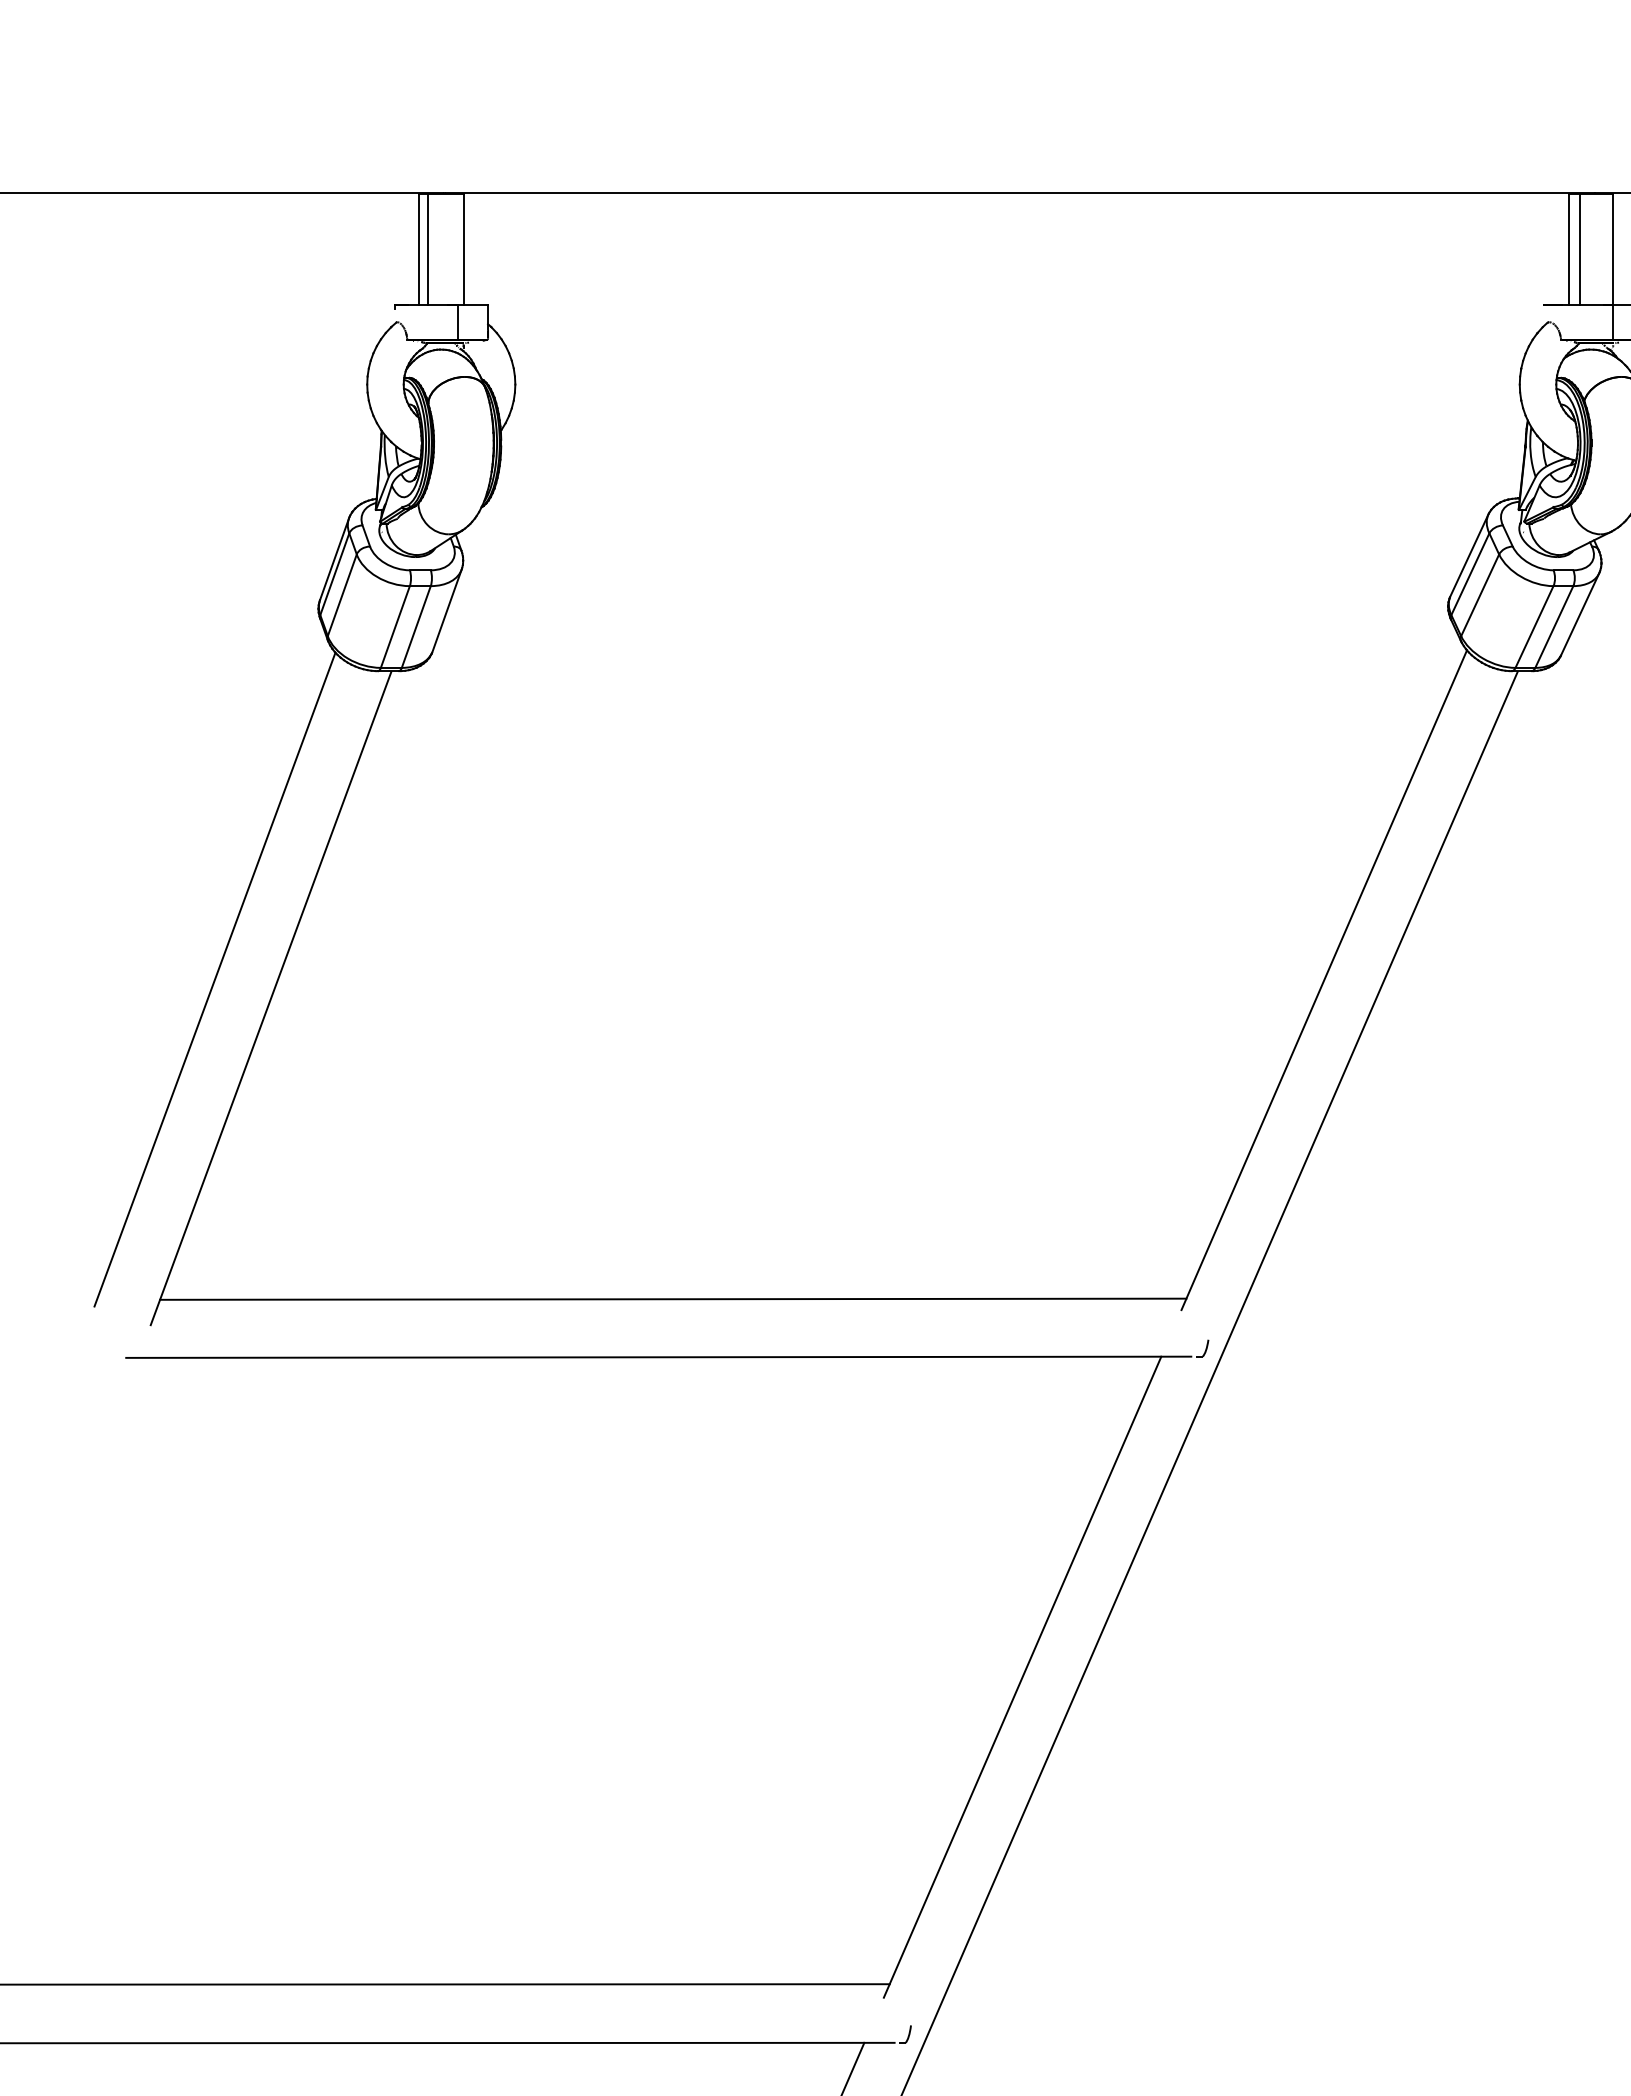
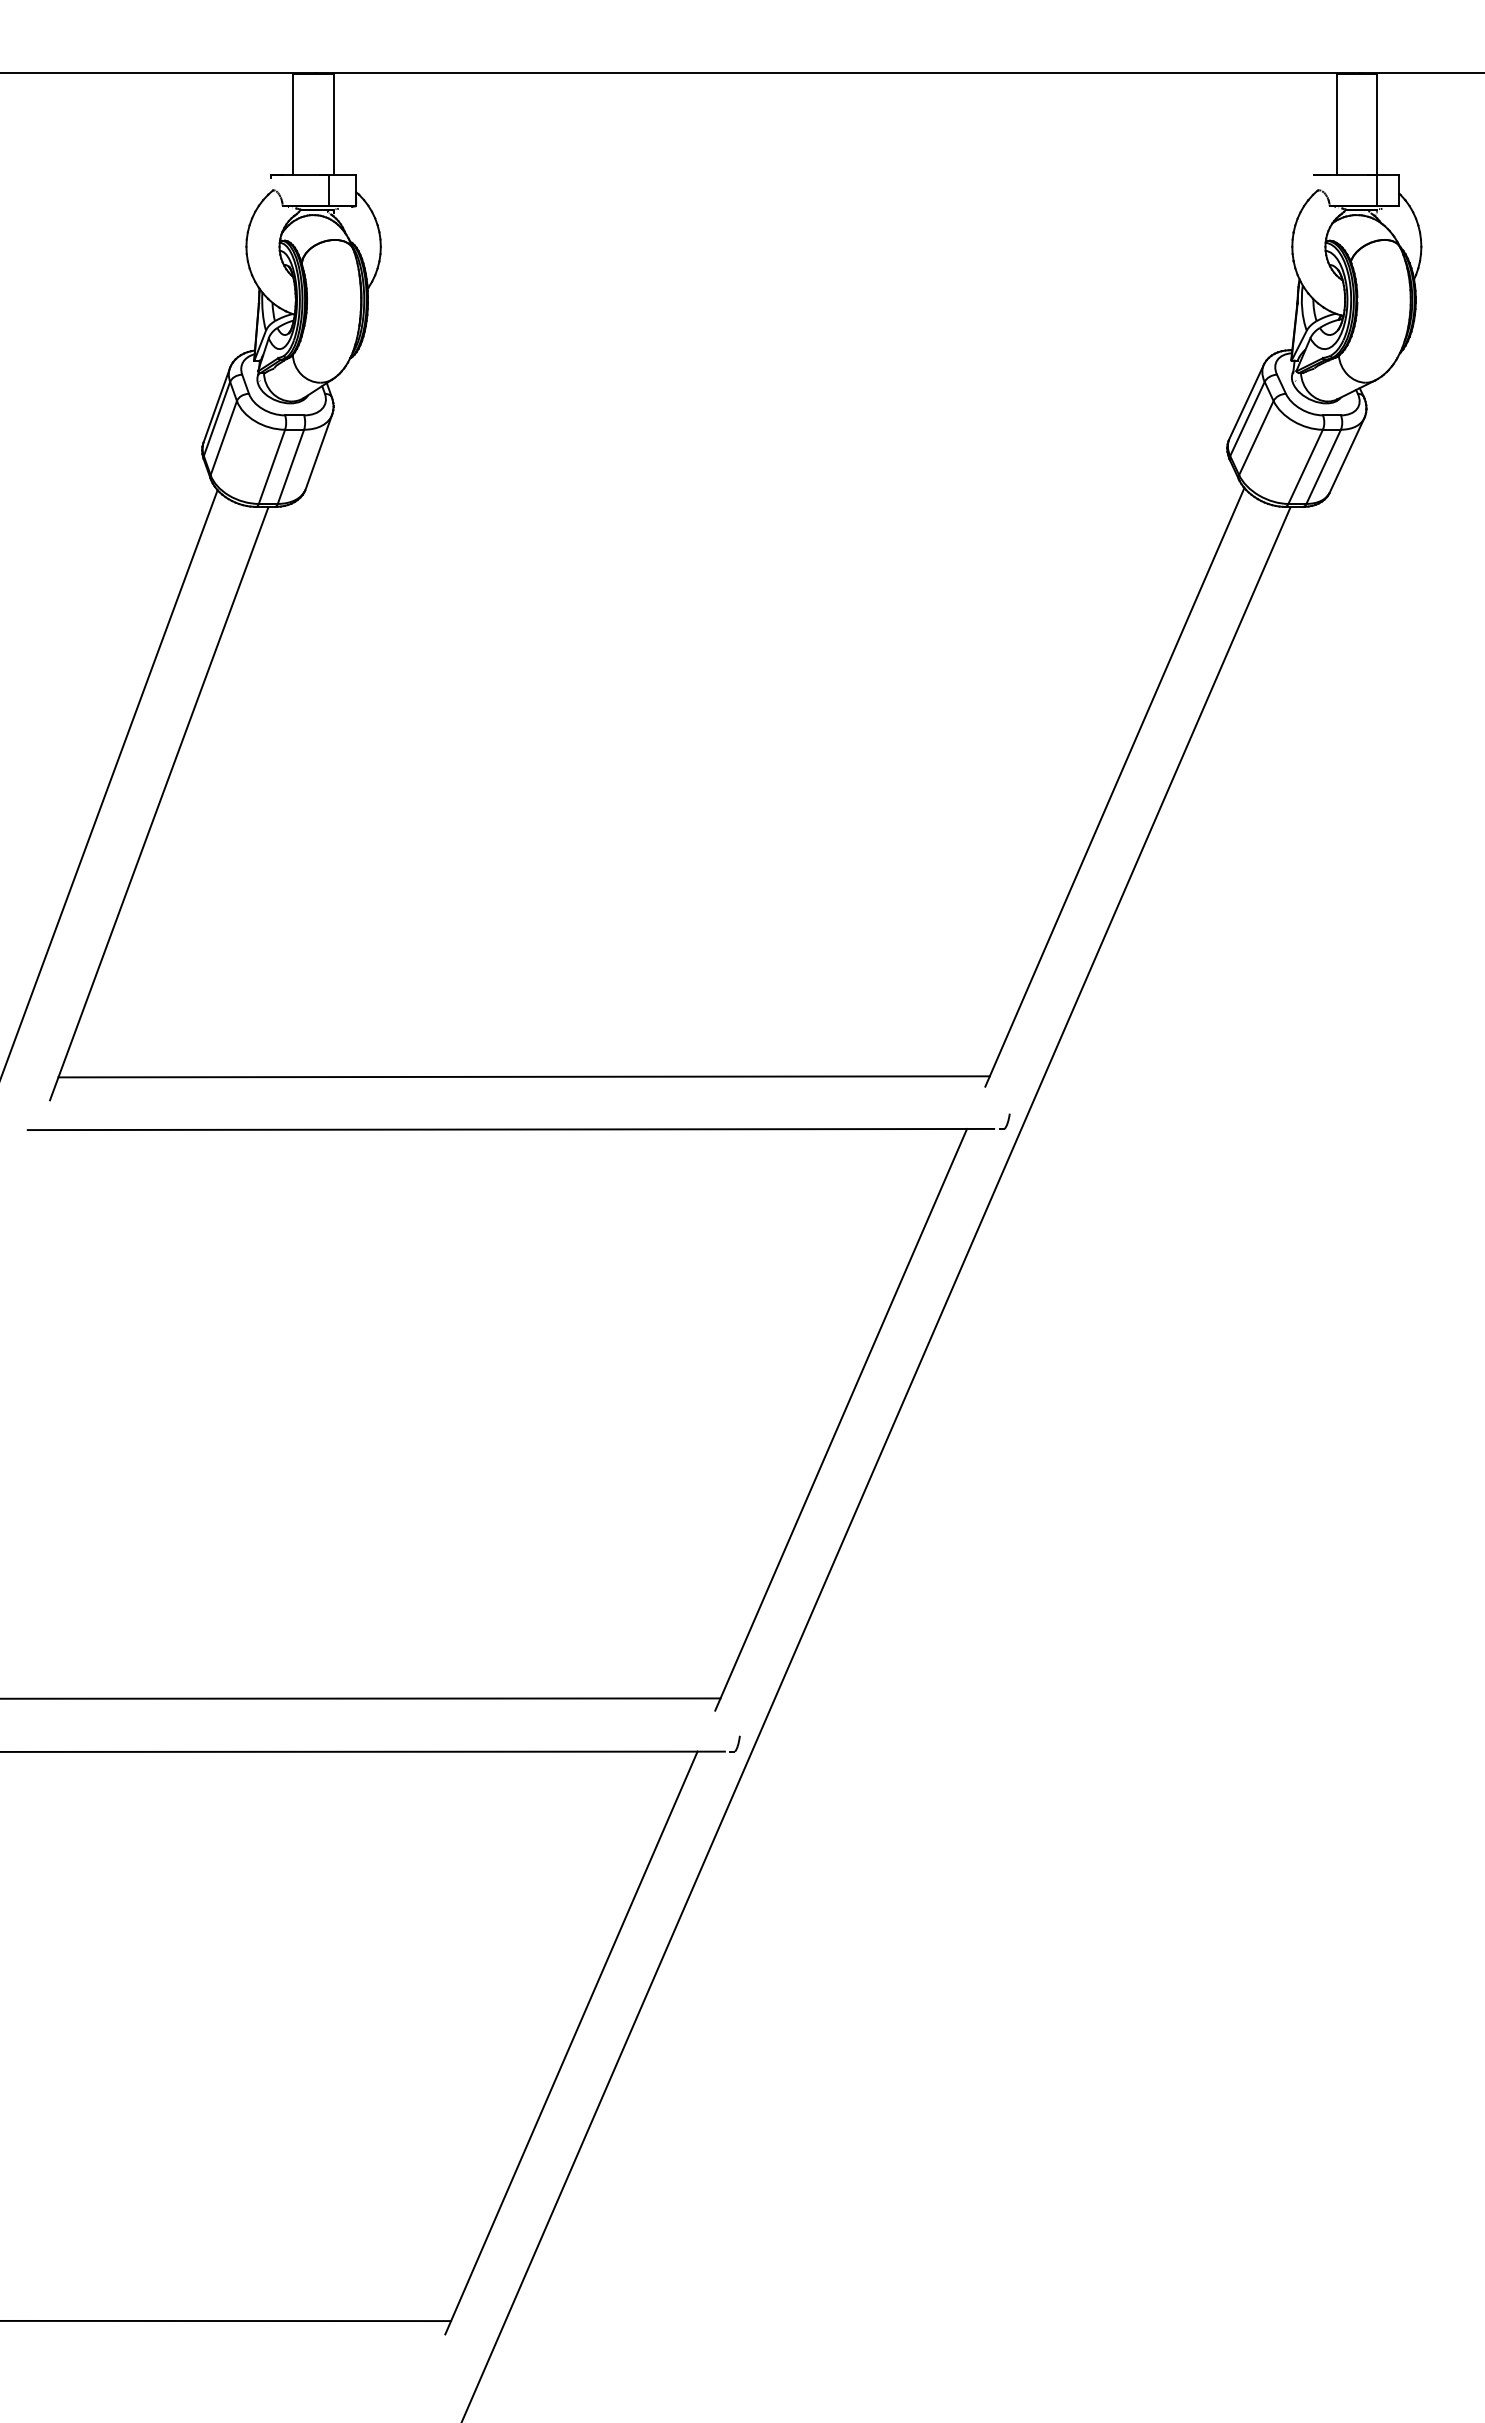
line: (427, 248) -> (301, 123), removed
line: (1579, 248) -> (1346, 123), removed

